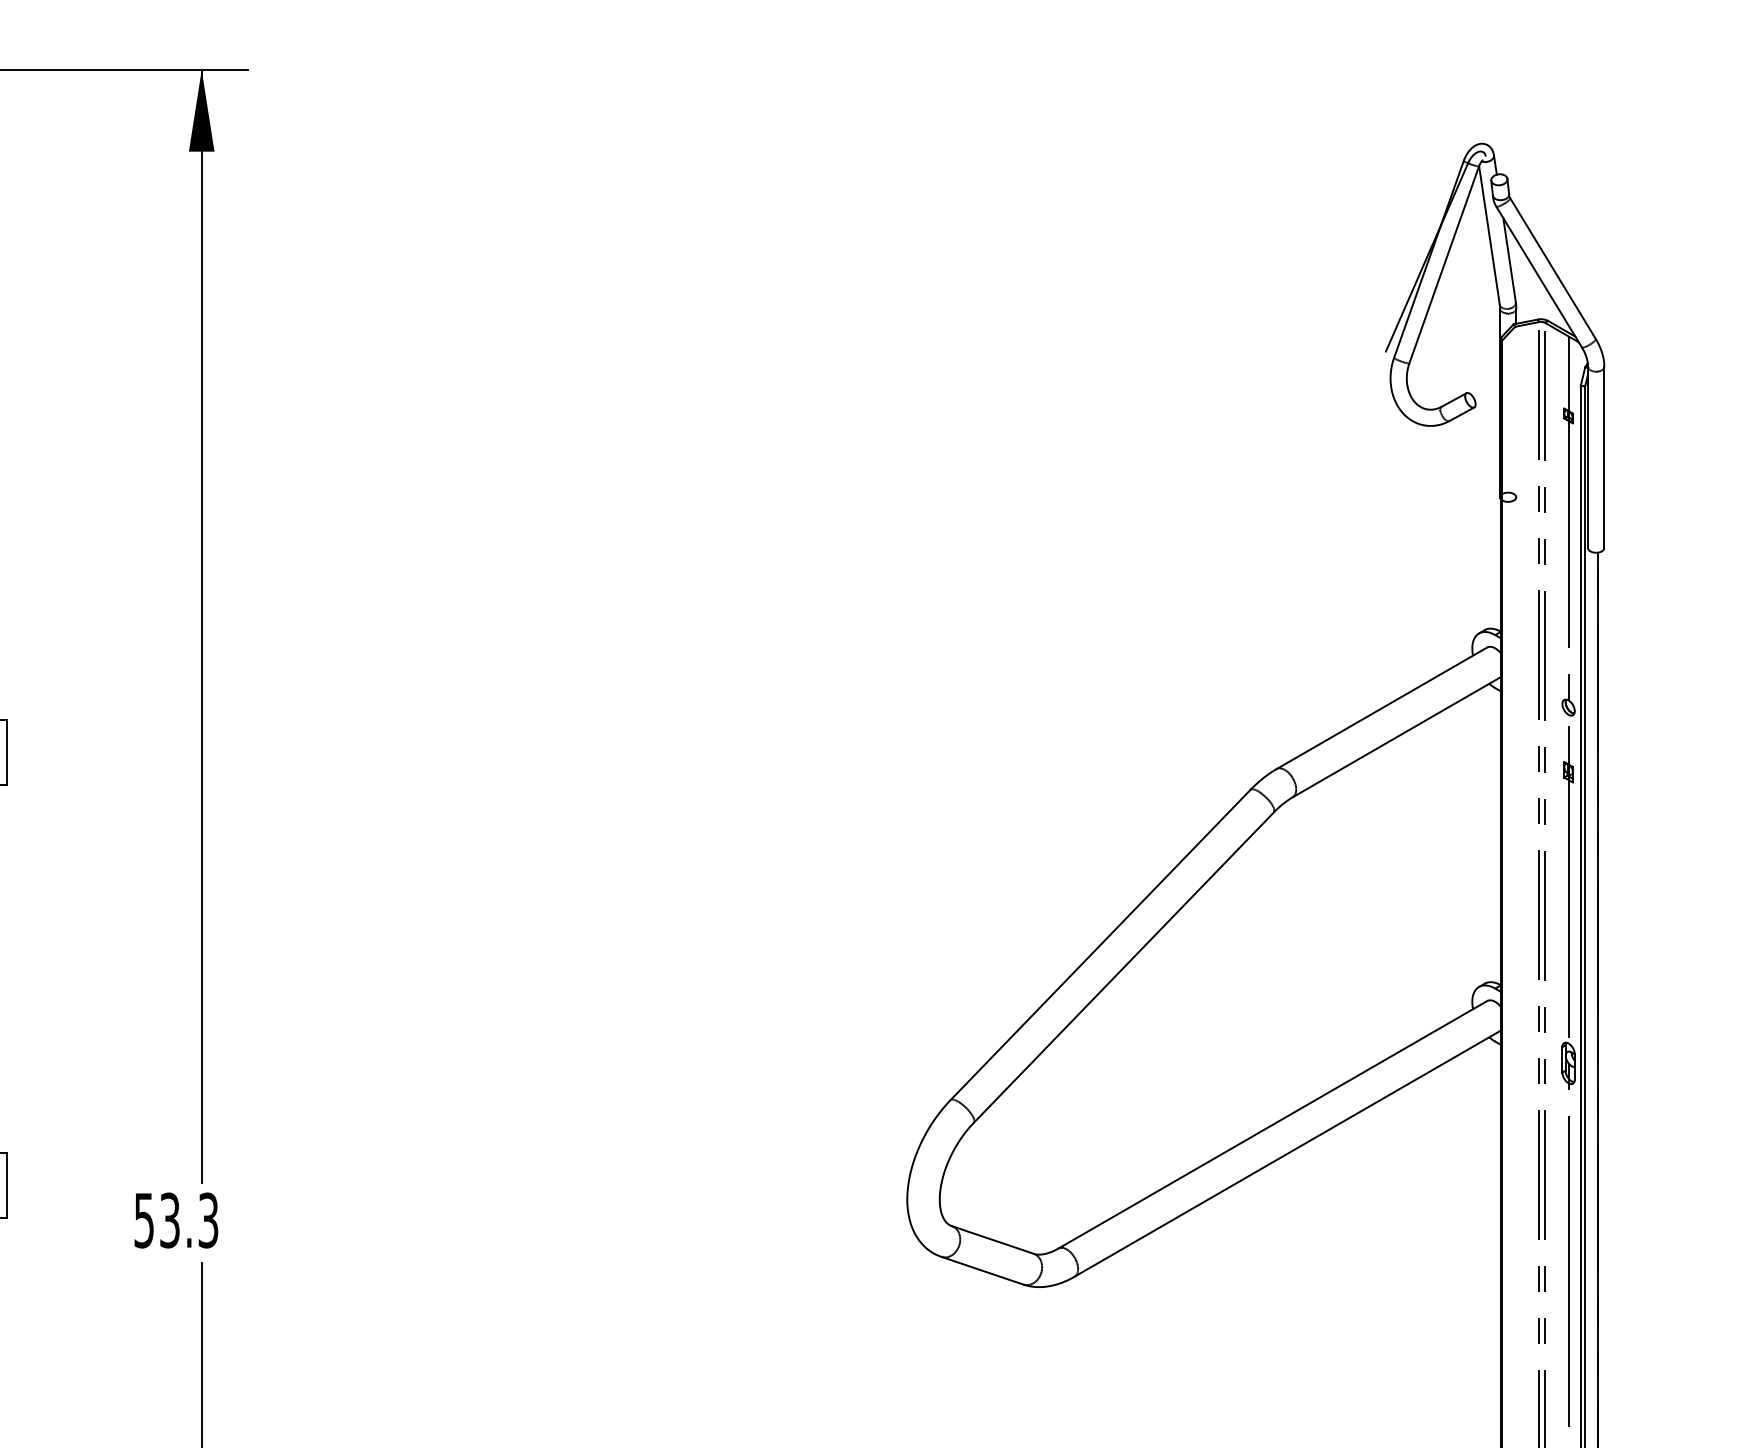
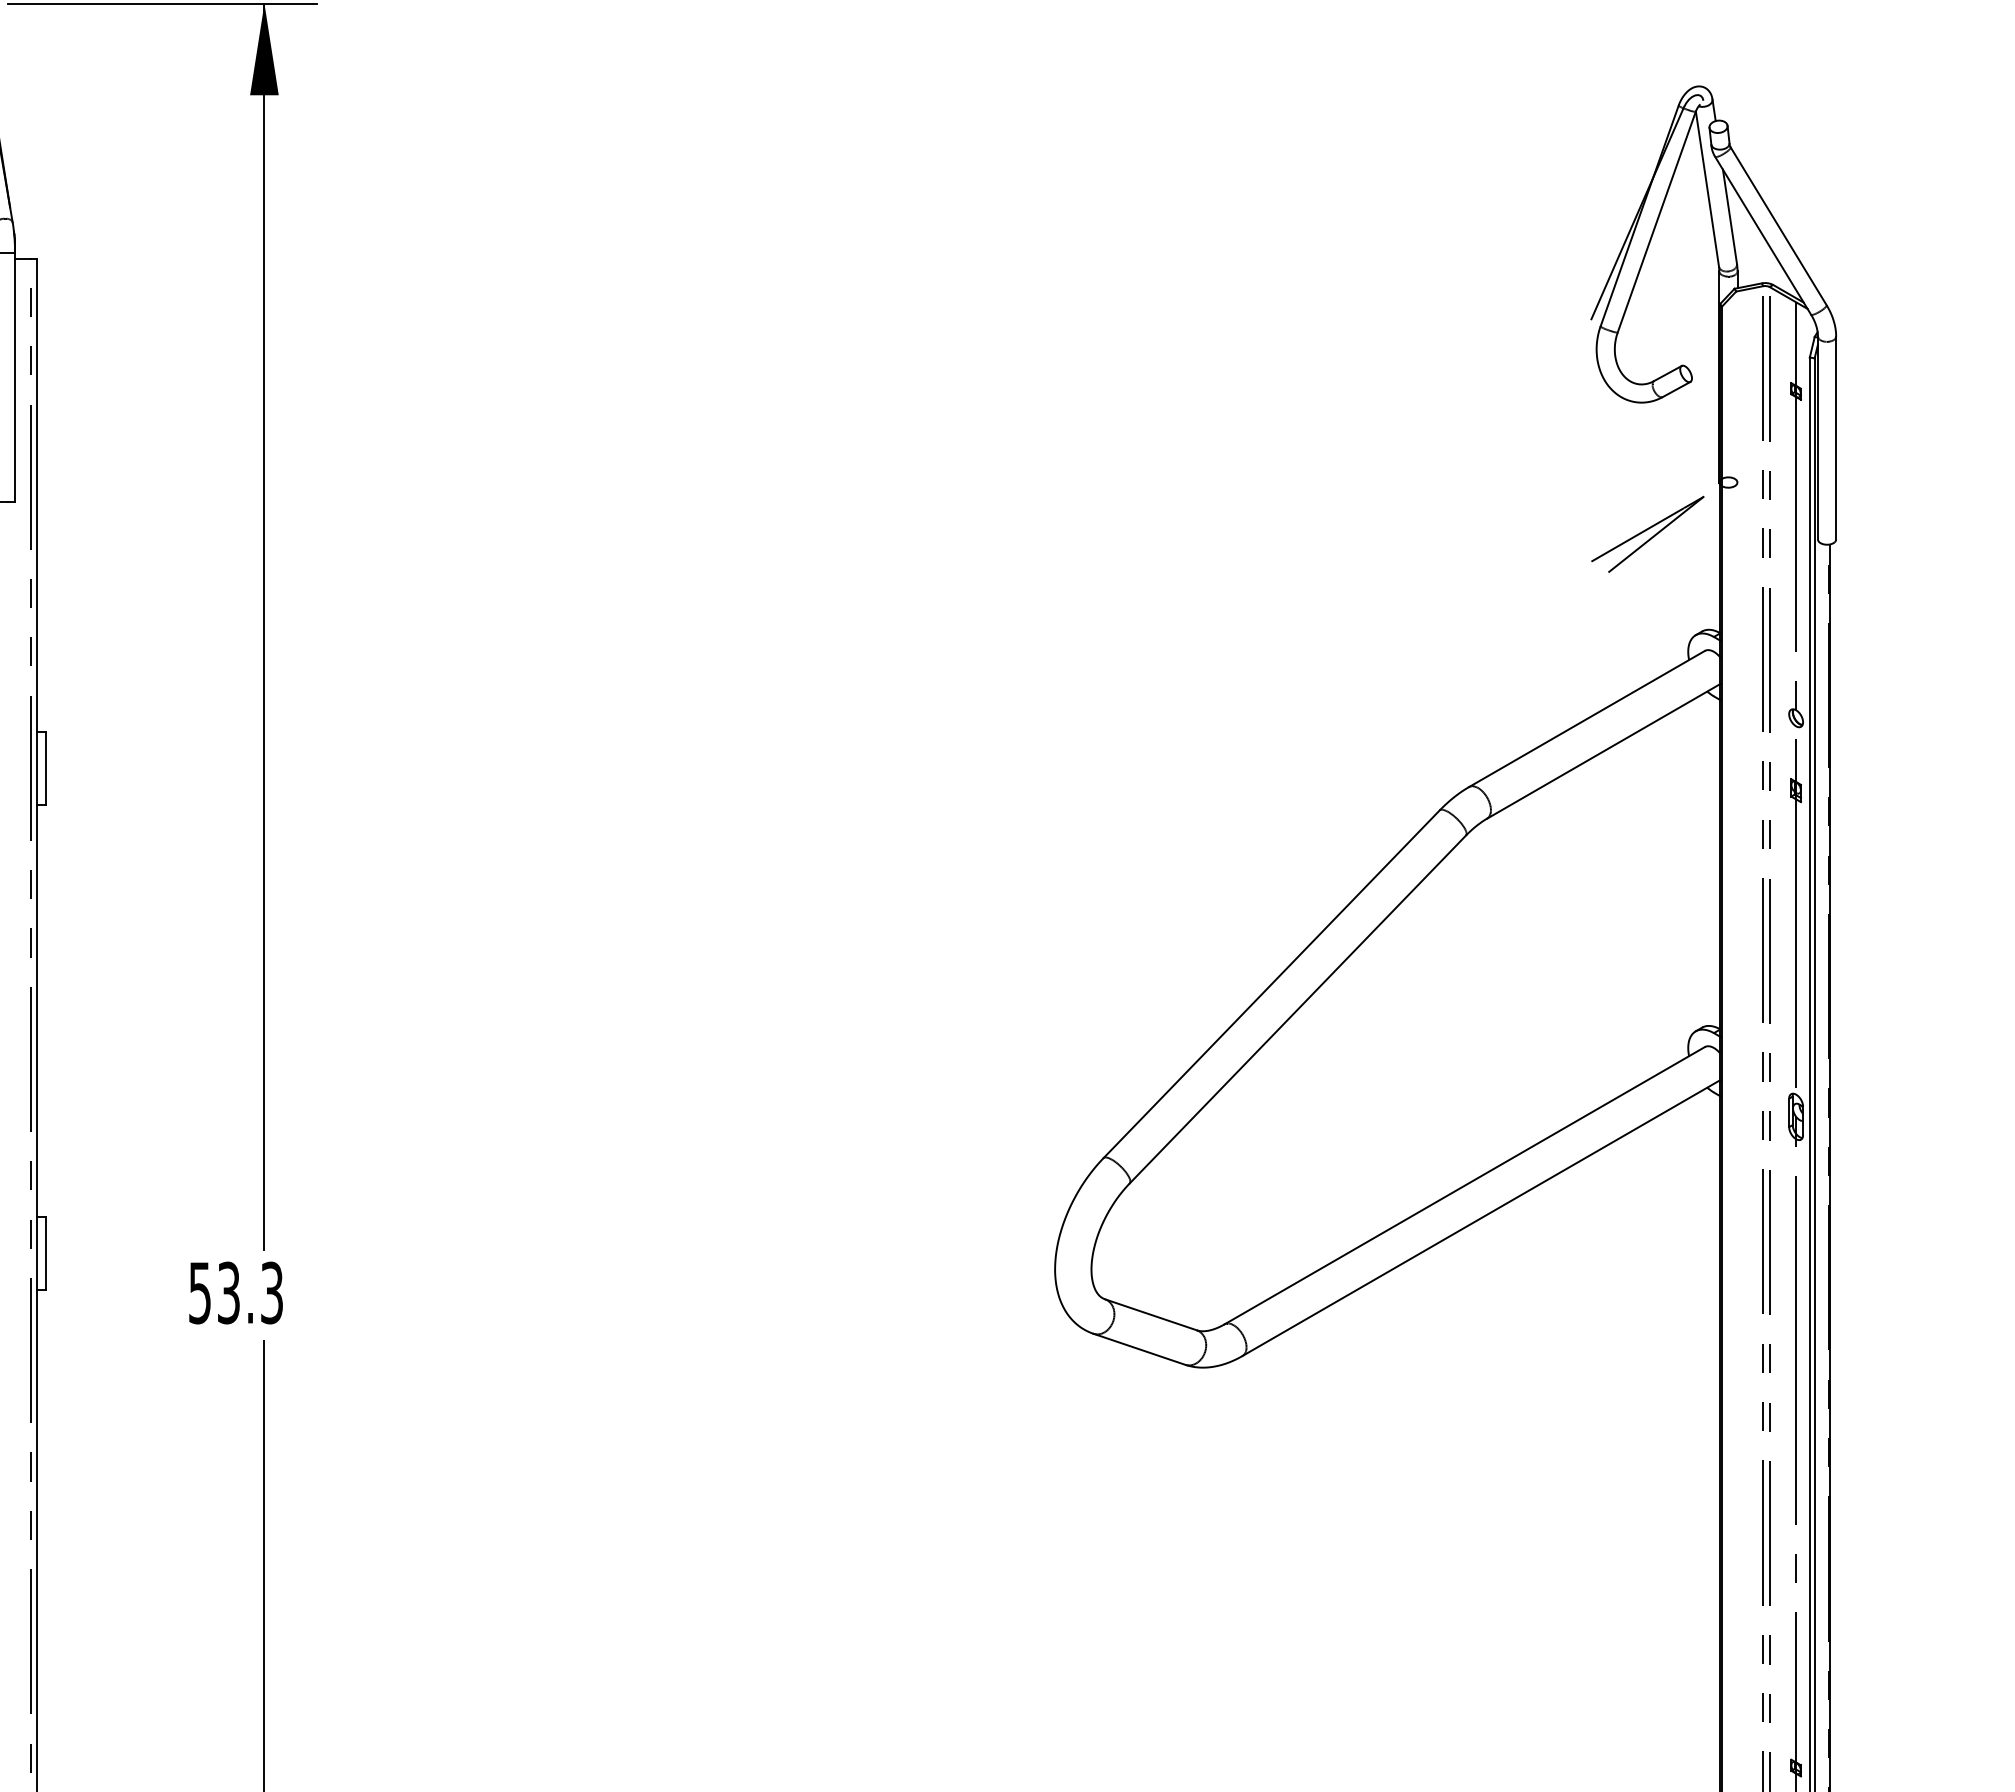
part: (1435, 542) -> (1647, 533), added

